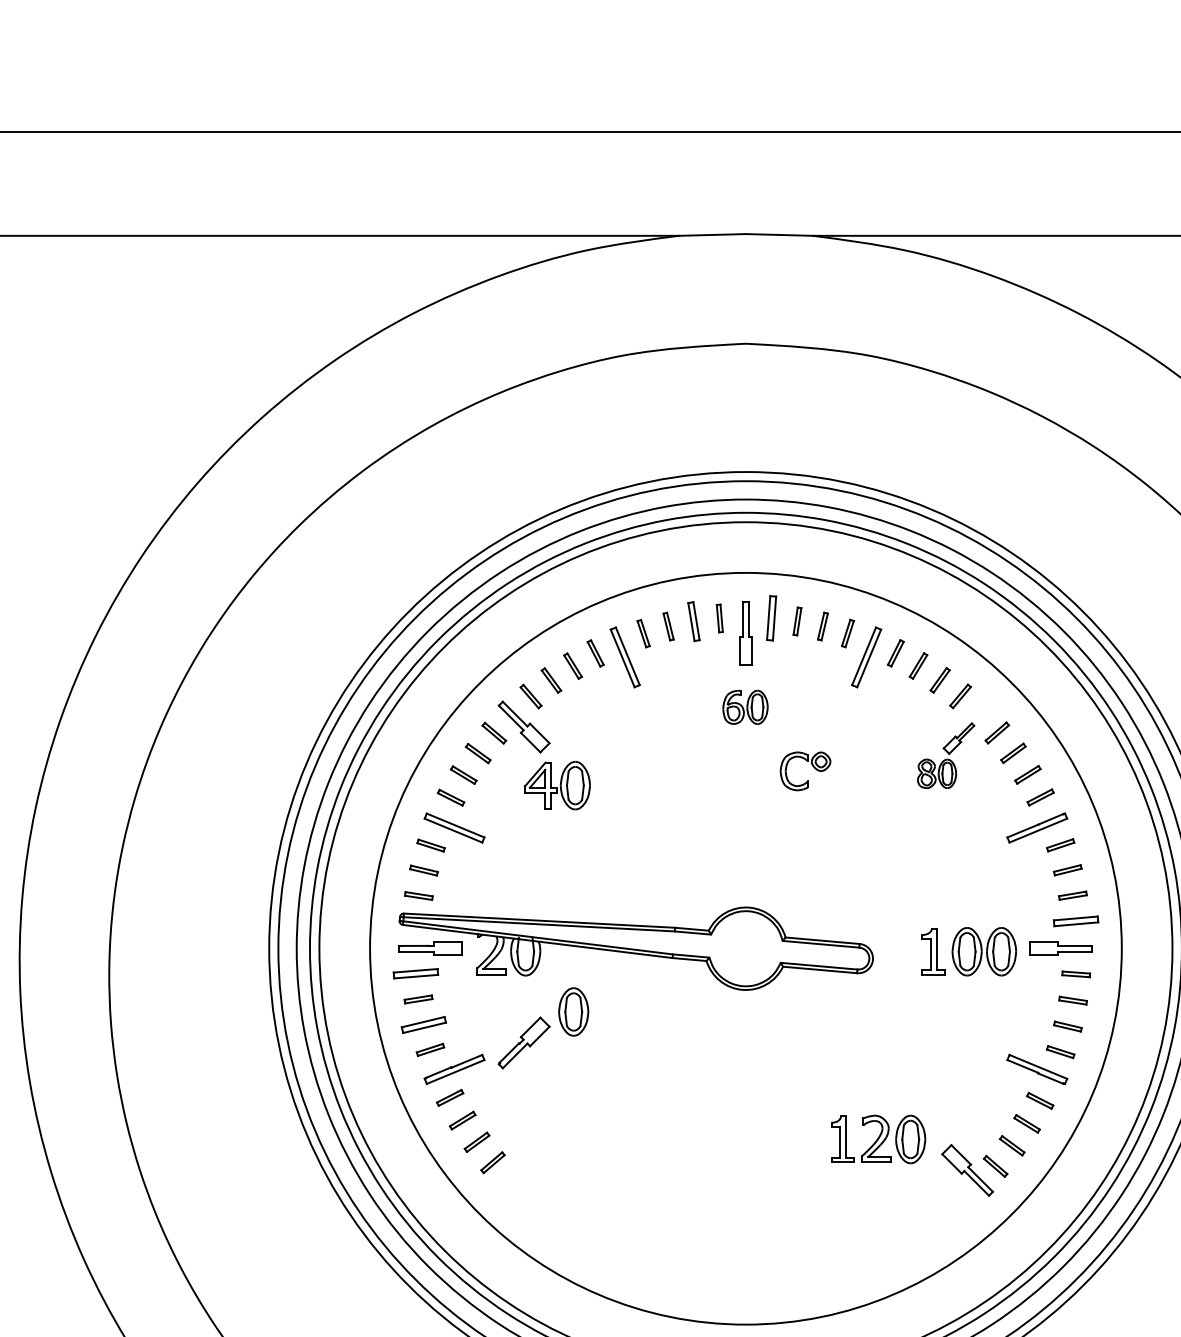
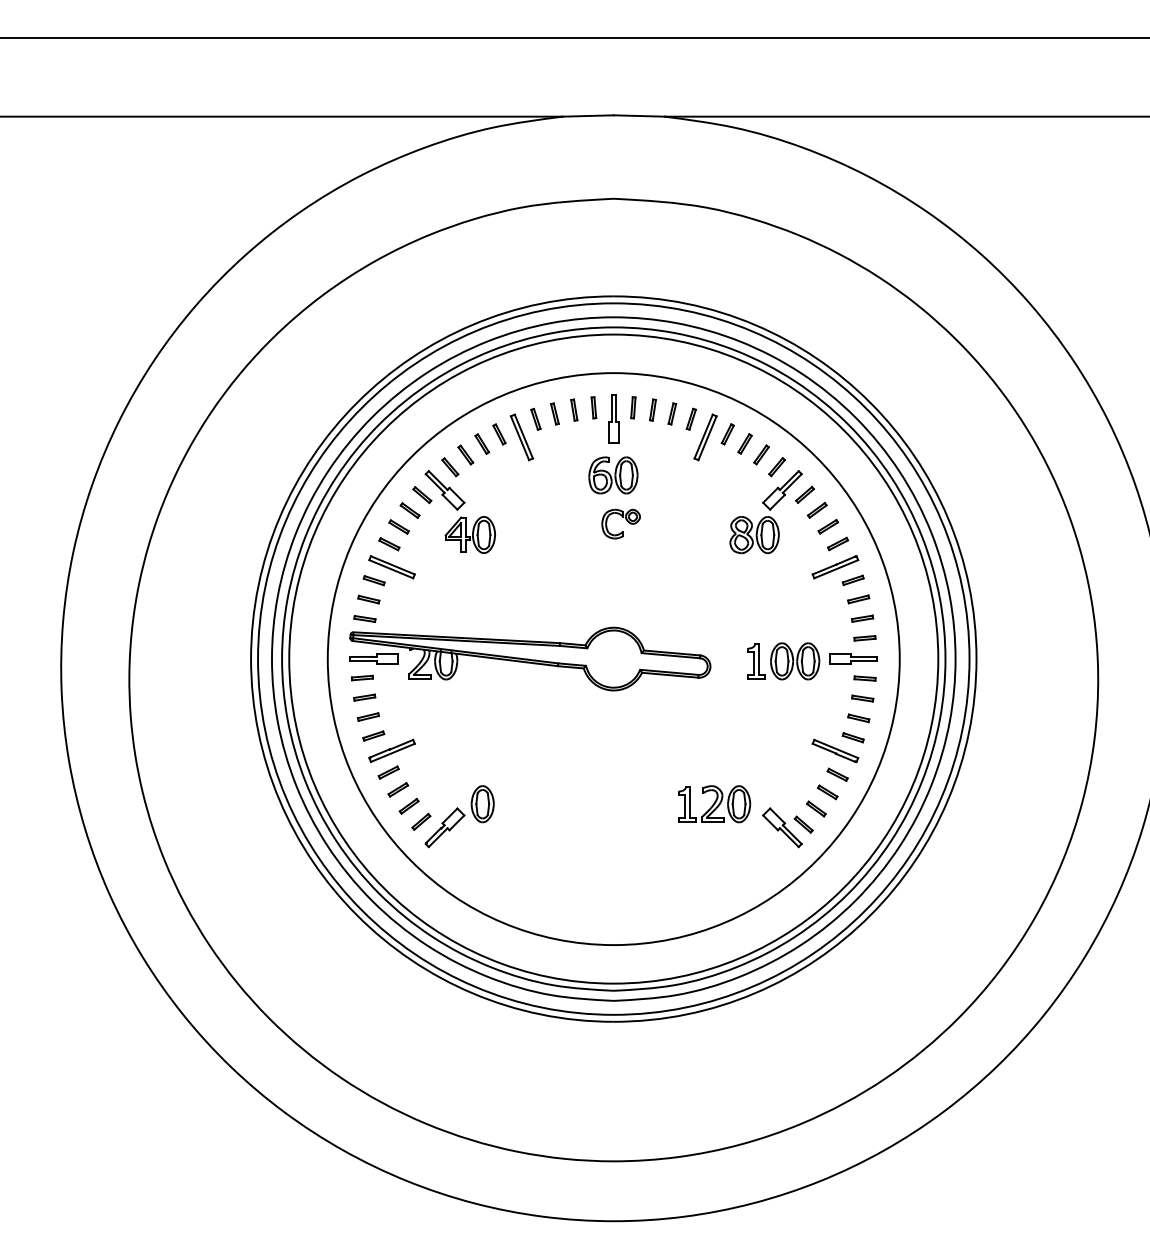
part: (771, 618) -> (633, 407), size x0.62
part: (694, 620) -> (574, 409), size x0.71
part: (745, 707) -> (613, 475), size x1.43
part: (945, 756) -> (765, 512), size x1.67
part: (807, 762) -> (622, 517), moved
part: (1075, 921) -> (864, 638), size x0.62
part: (414, 972) -> (361, 677), size x0.62
part: (422, 1024) -> (367, 716), size x0.62
part: (543, 1028) -> (459, 816), moved

